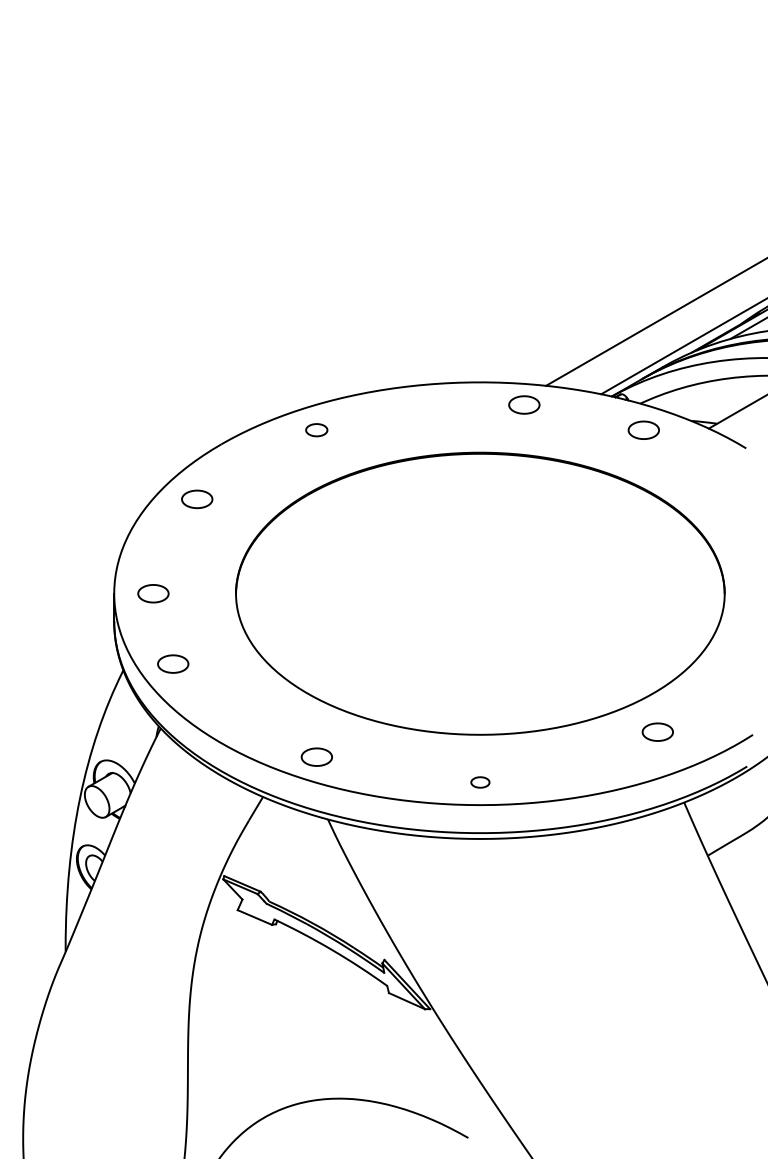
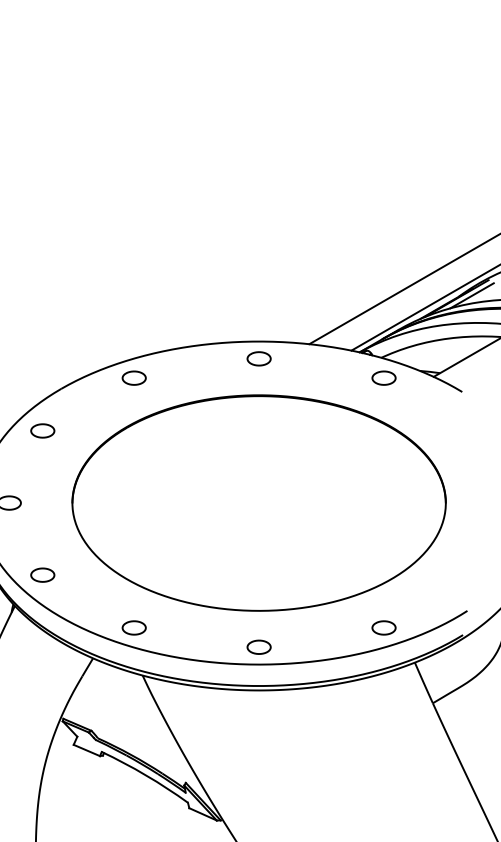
part: (524, 404) -> (259, 358), moved
part: (316, 429) -> (133, 377), size x1.43
part: (173, 663) -> (43, 574), moved
part: (657, 731) -> (383, 627), moved
part: (480, 782) -> (259, 647), size x1.67

